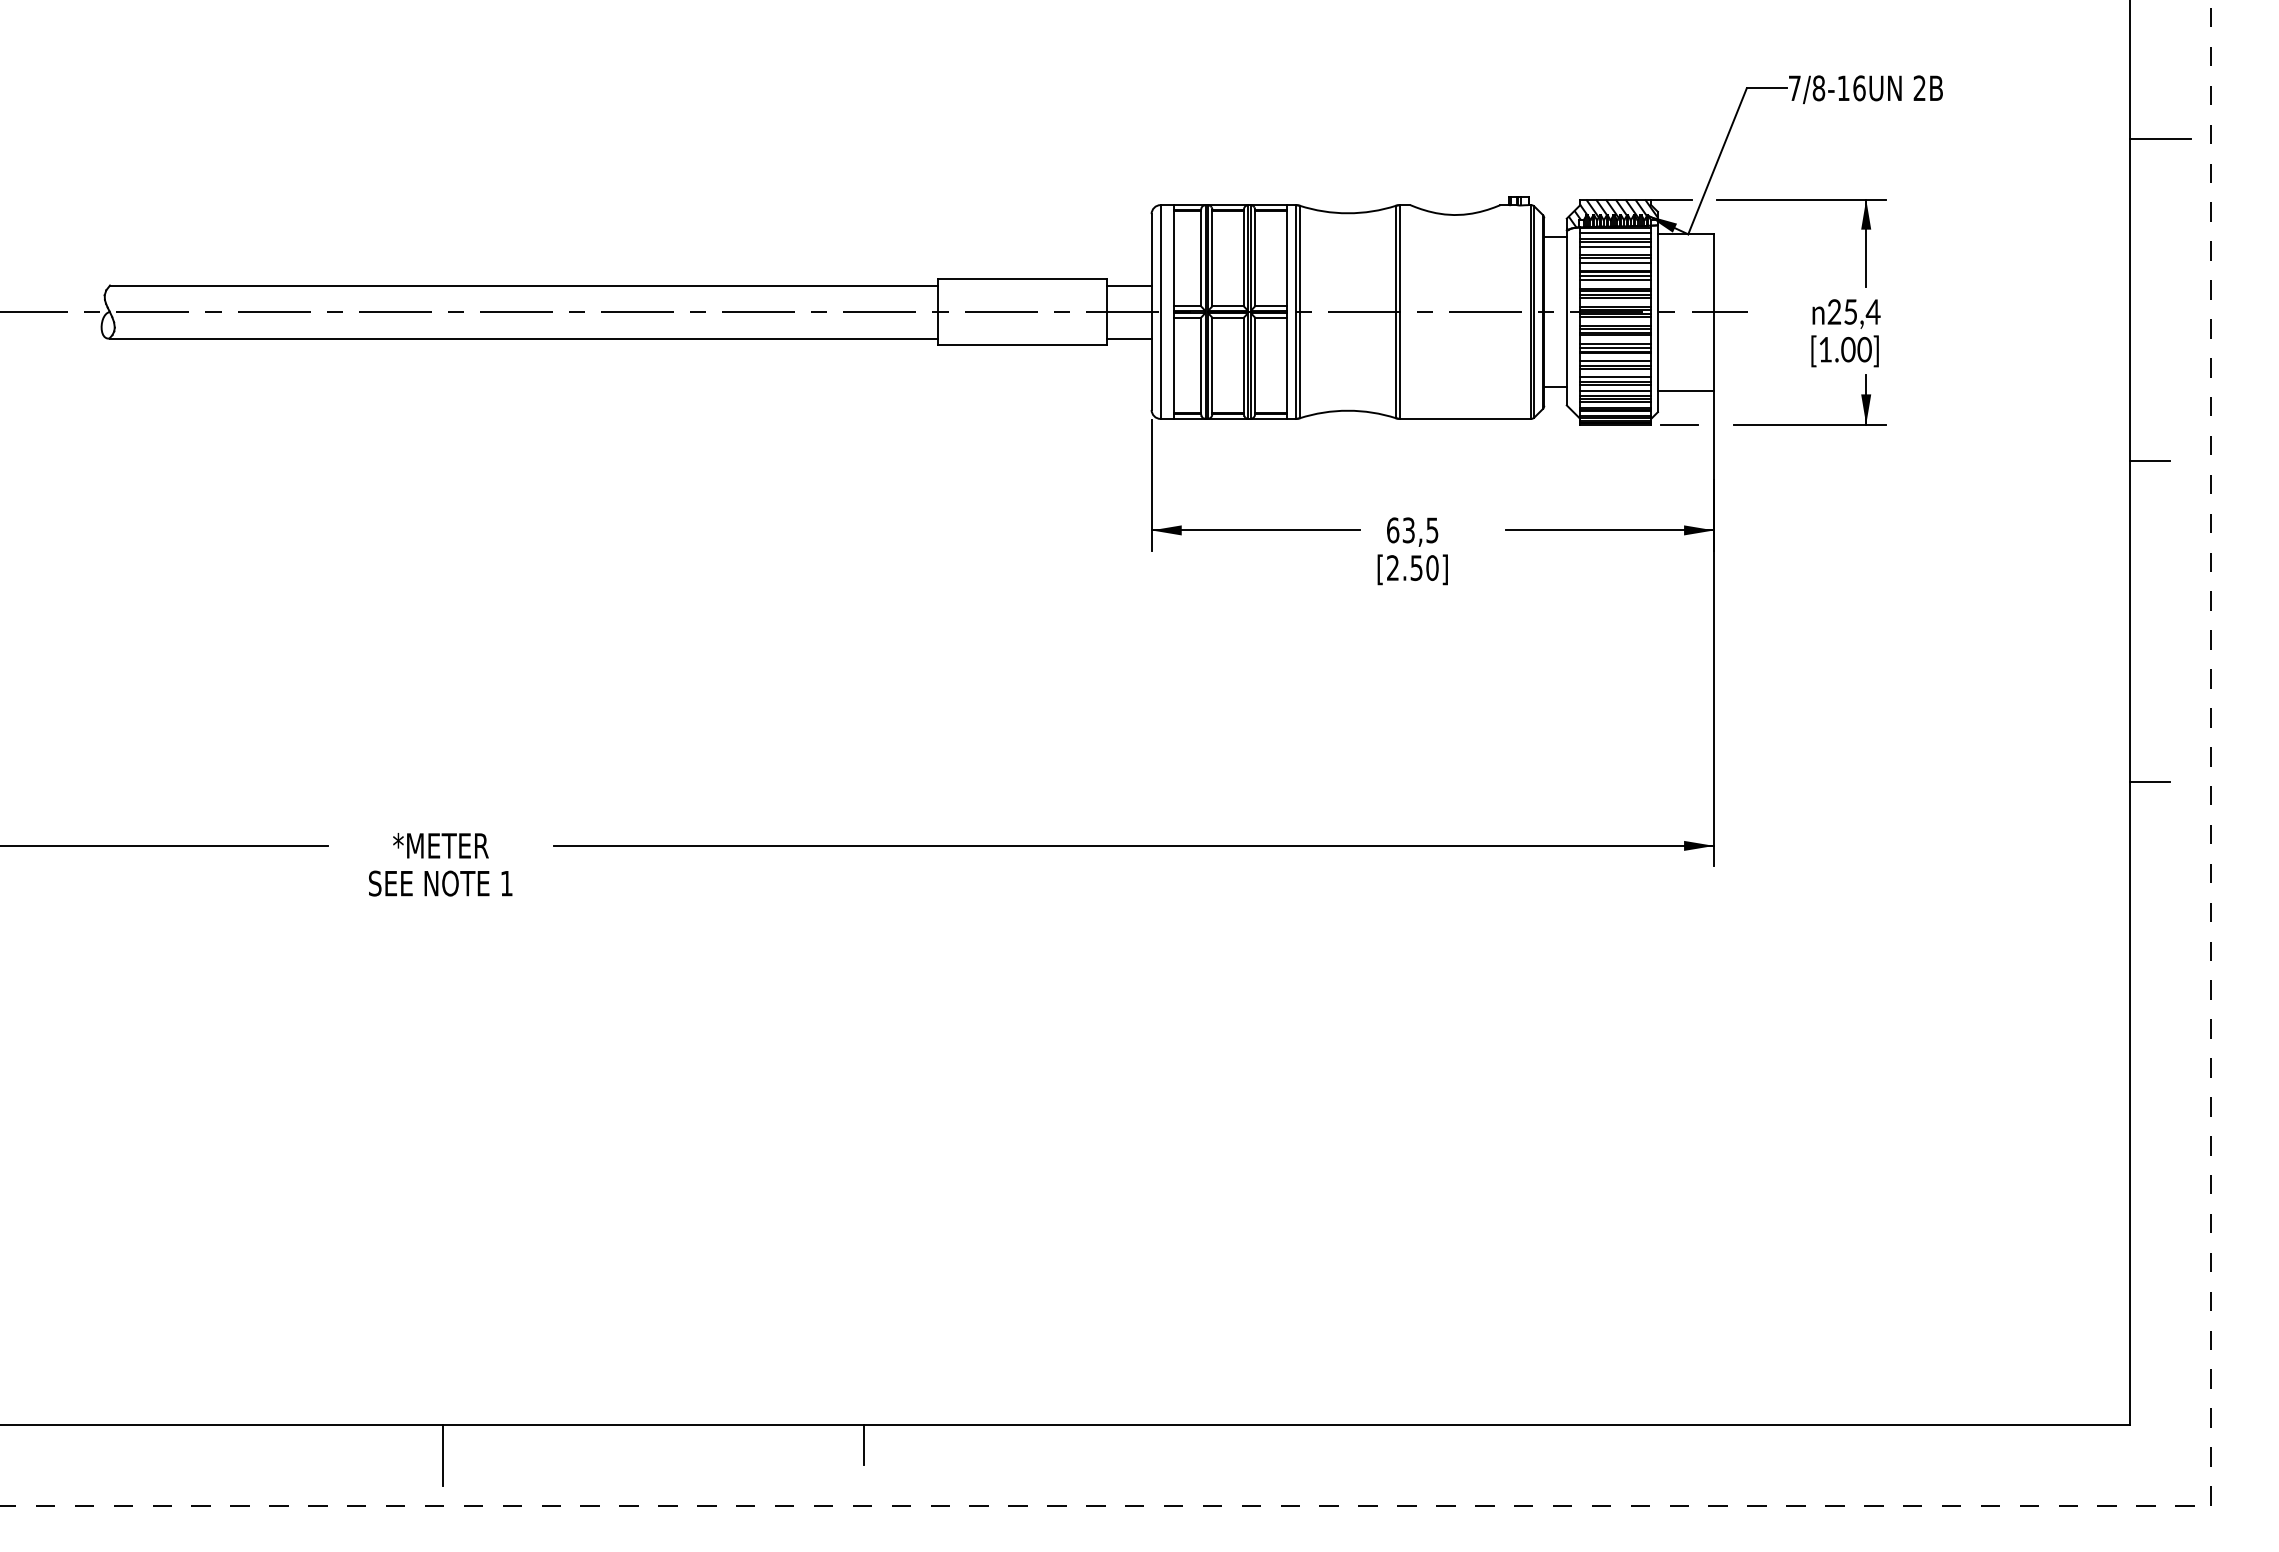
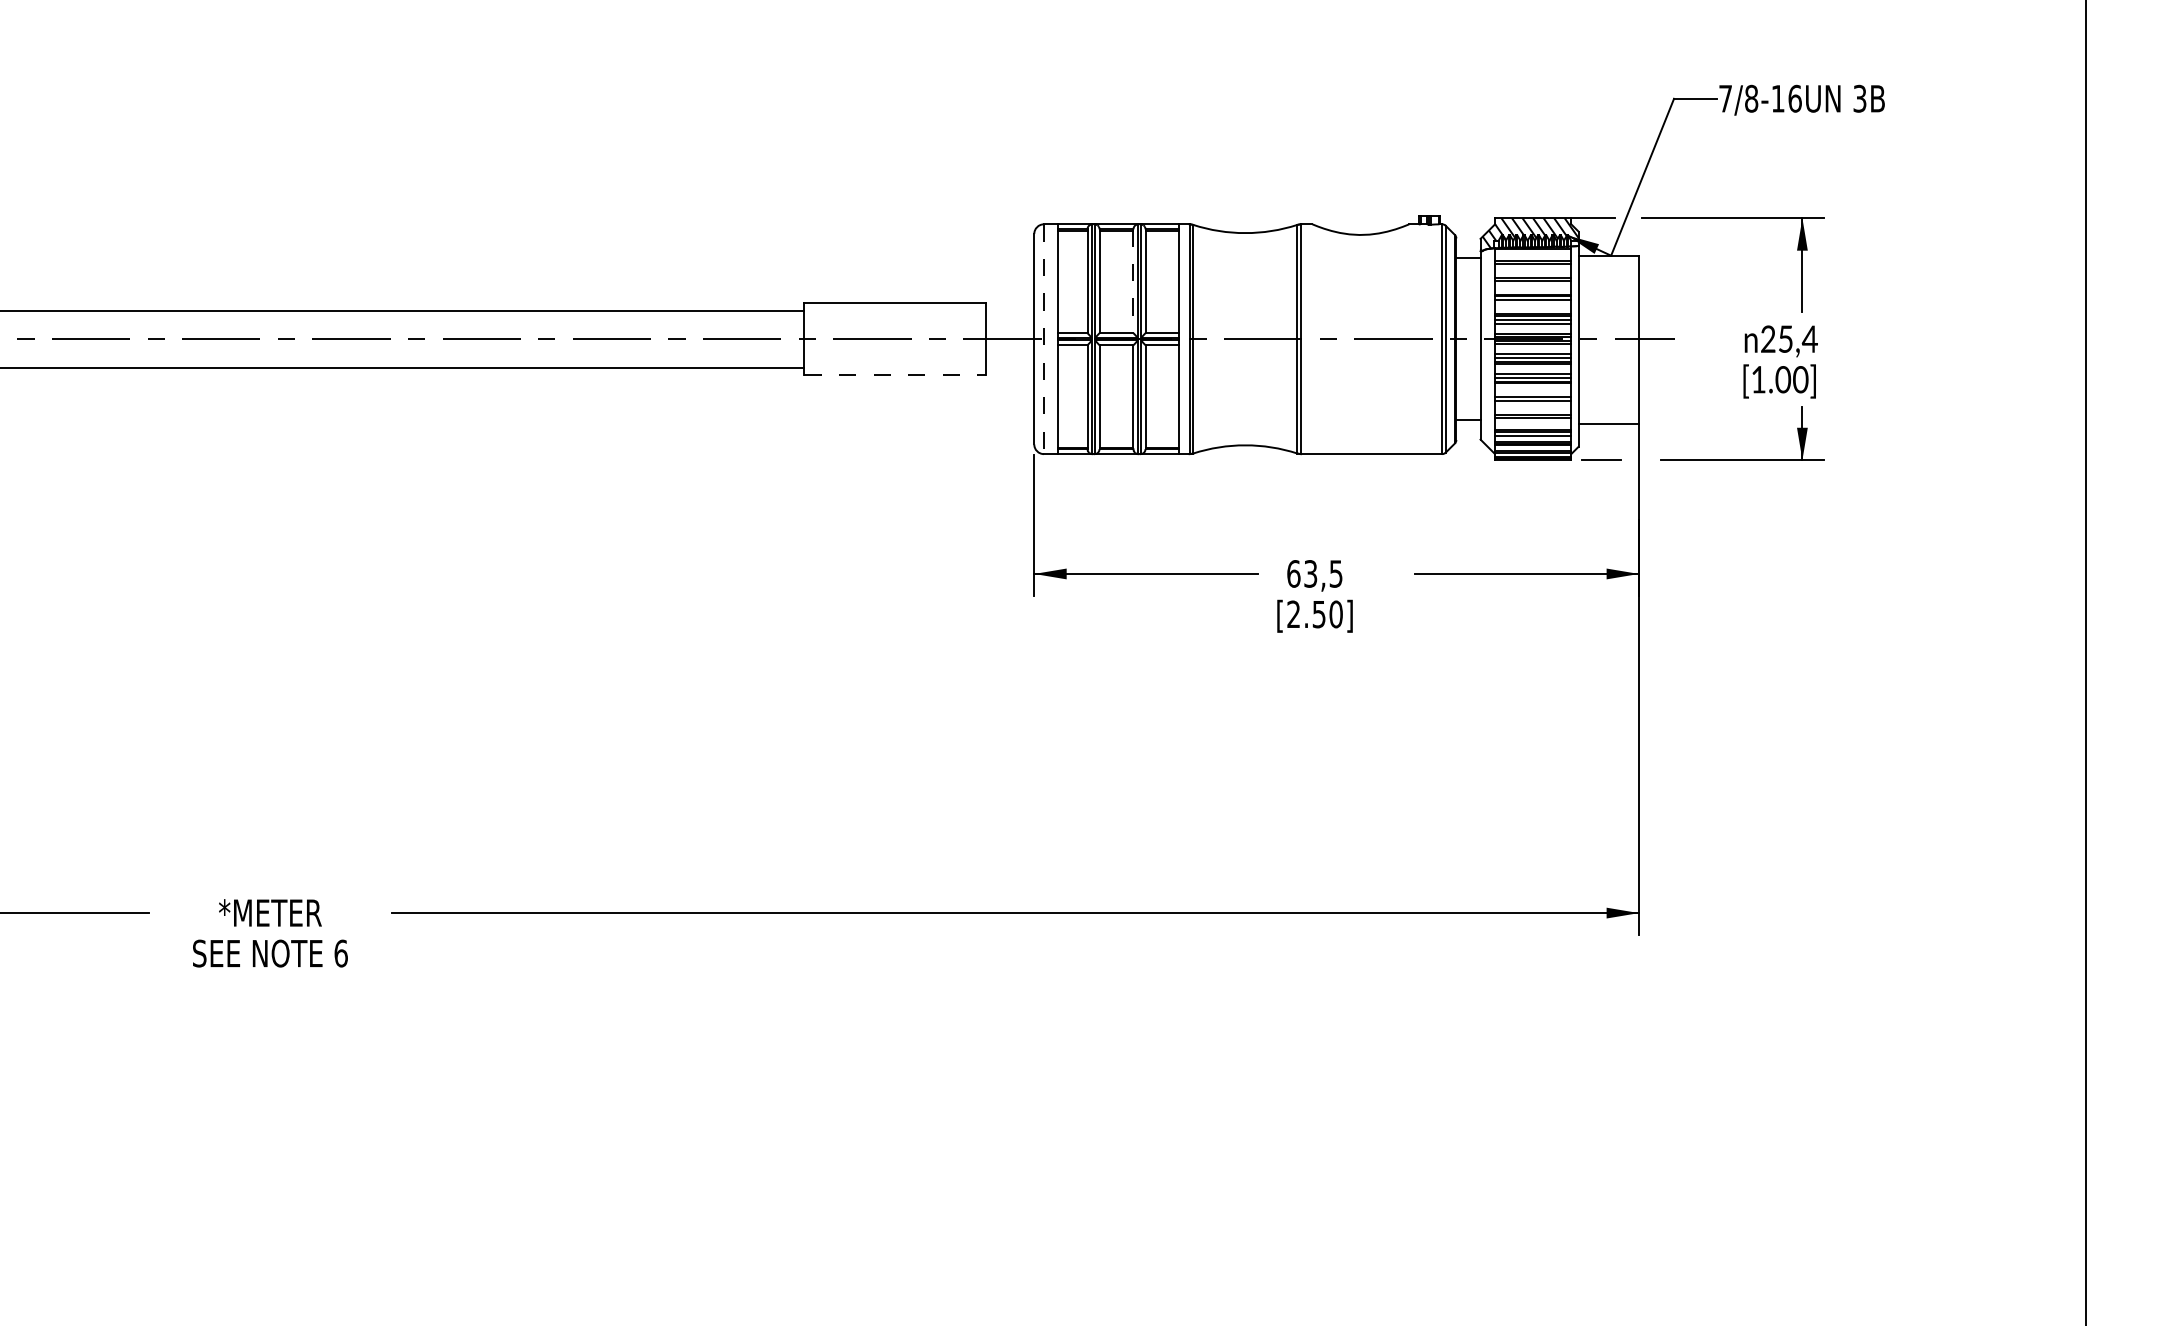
text: (1919, 88) -> (1859, 98), 2B -> 3B
line: (2160, 139) -> (2118, 153), removed
line: (1615, 233) -> (1532, 254), removed
line: (1615, 246) -> (1532, 268), removed
line: (1243, 258) -> (1133, 281), solid -> dashed
line: (1615, 262) -> (1532, 285), removed
line: (1615, 279) -> (1532, 304), removed
line: (1128, 285) -> (1009, 310), removed
line: (1160, 312) -> (1043, 339), solid -> dashed
line: (1128, 338) -> (1009, 367), removed
line: (1022, 345) -> (895, 375), solid -> dashed
line: (1615, 361) -> (1532, 392), removed
line: (1615, 377) -> (1532, 409), removed
line: (1615, 390) -> (1532, 423), removed
line: (2150, 460) -> (2107, 498), removed
line: (2150, 782) -> (2107, 844), removed
text: (506, 883) -> (340, 953), 1 -> 6

